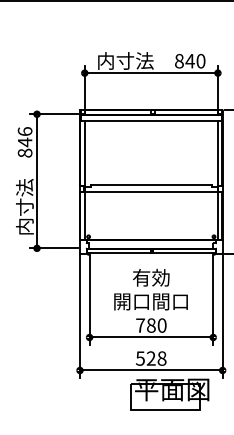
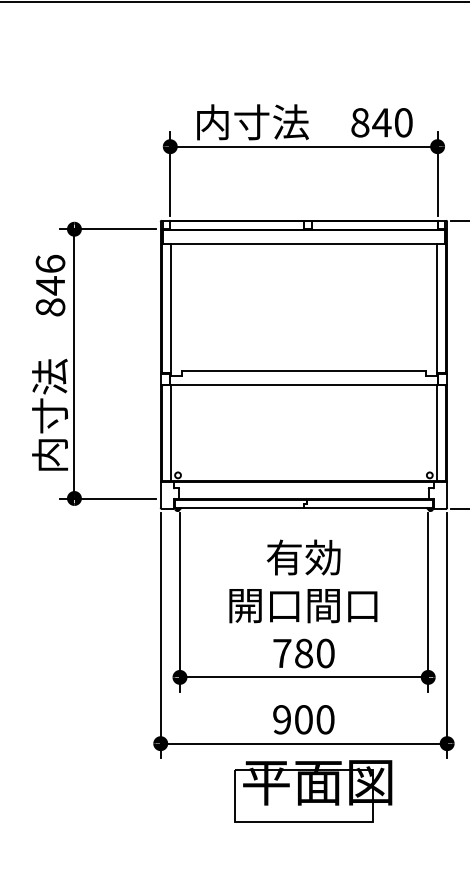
text: (151, 358) -> (304, 719), 528 -> 900
part: (169, 394) -> (312, 791), moved

